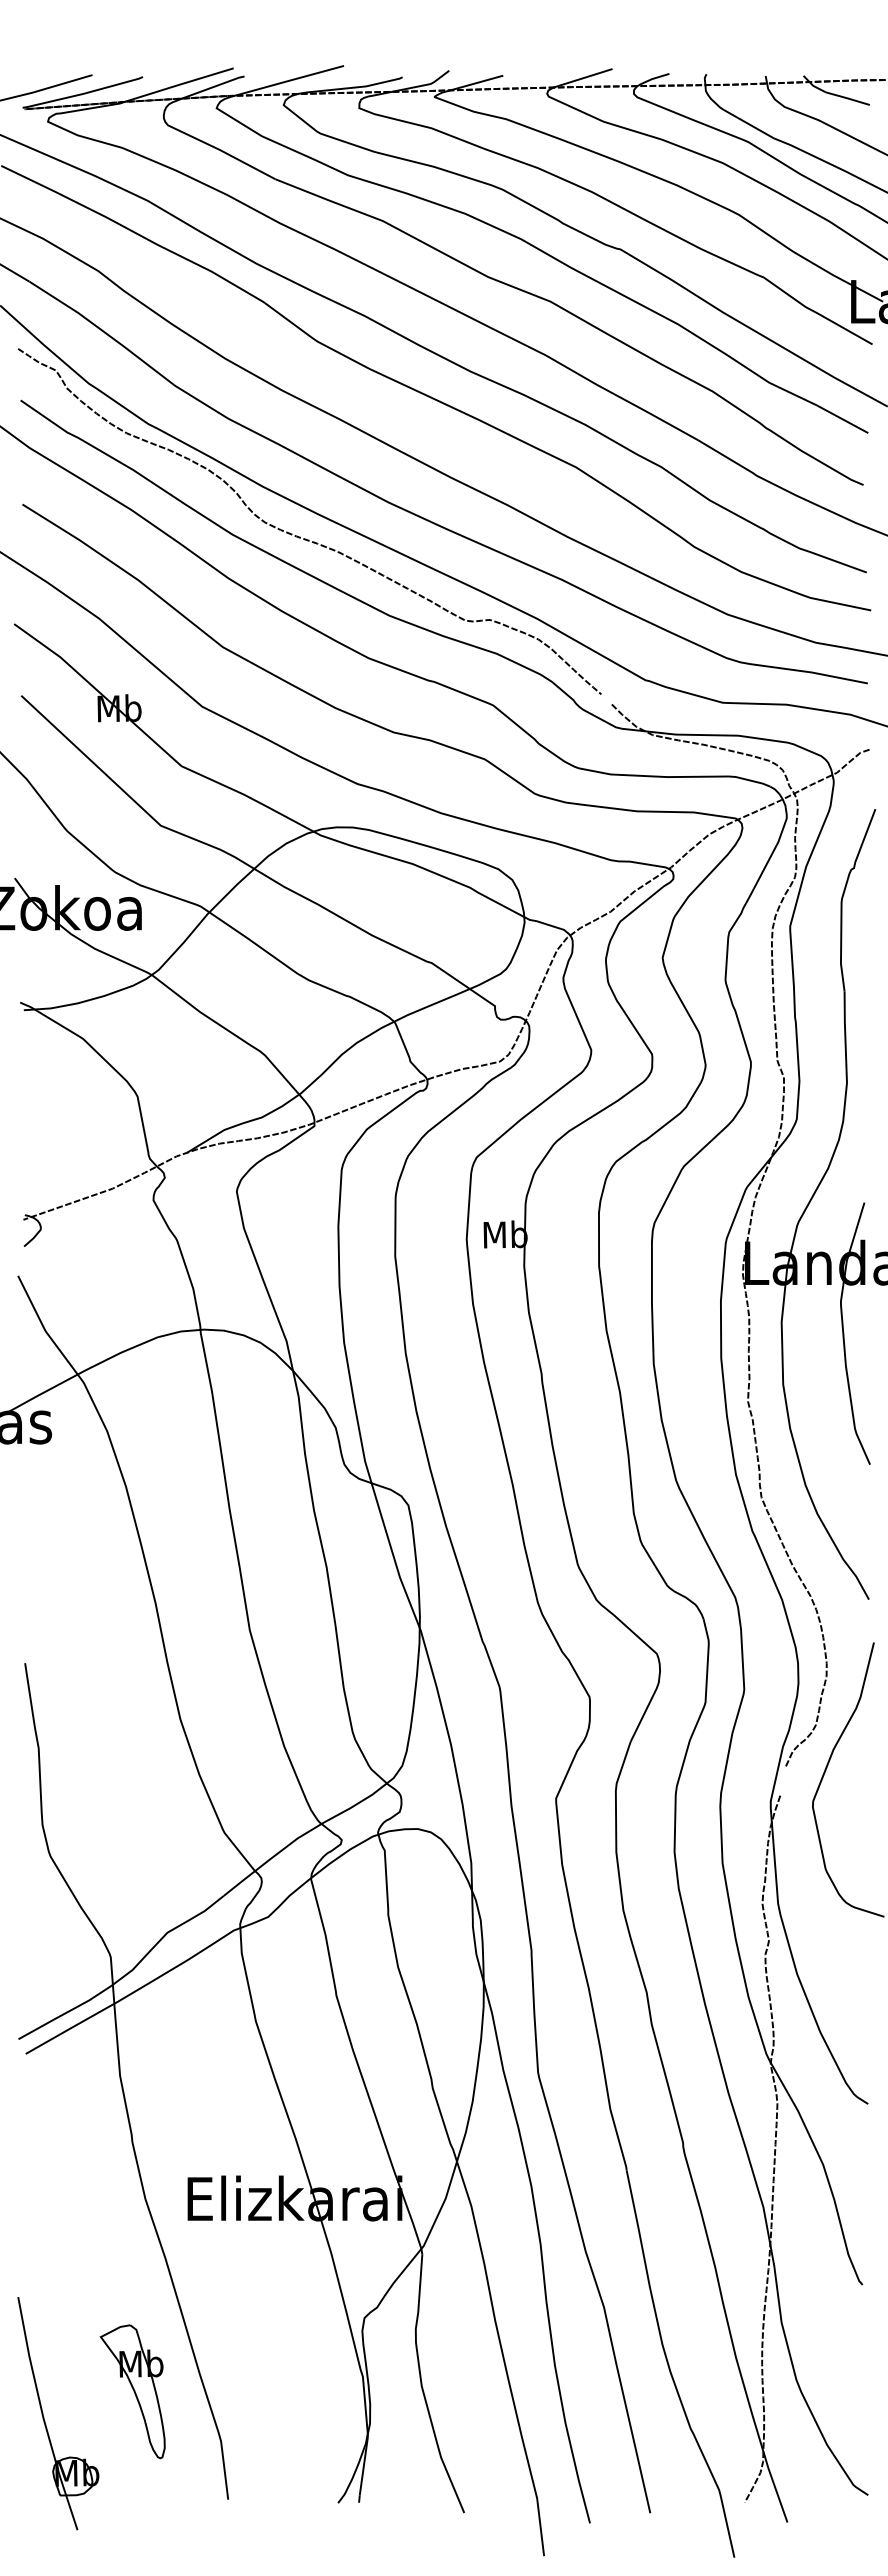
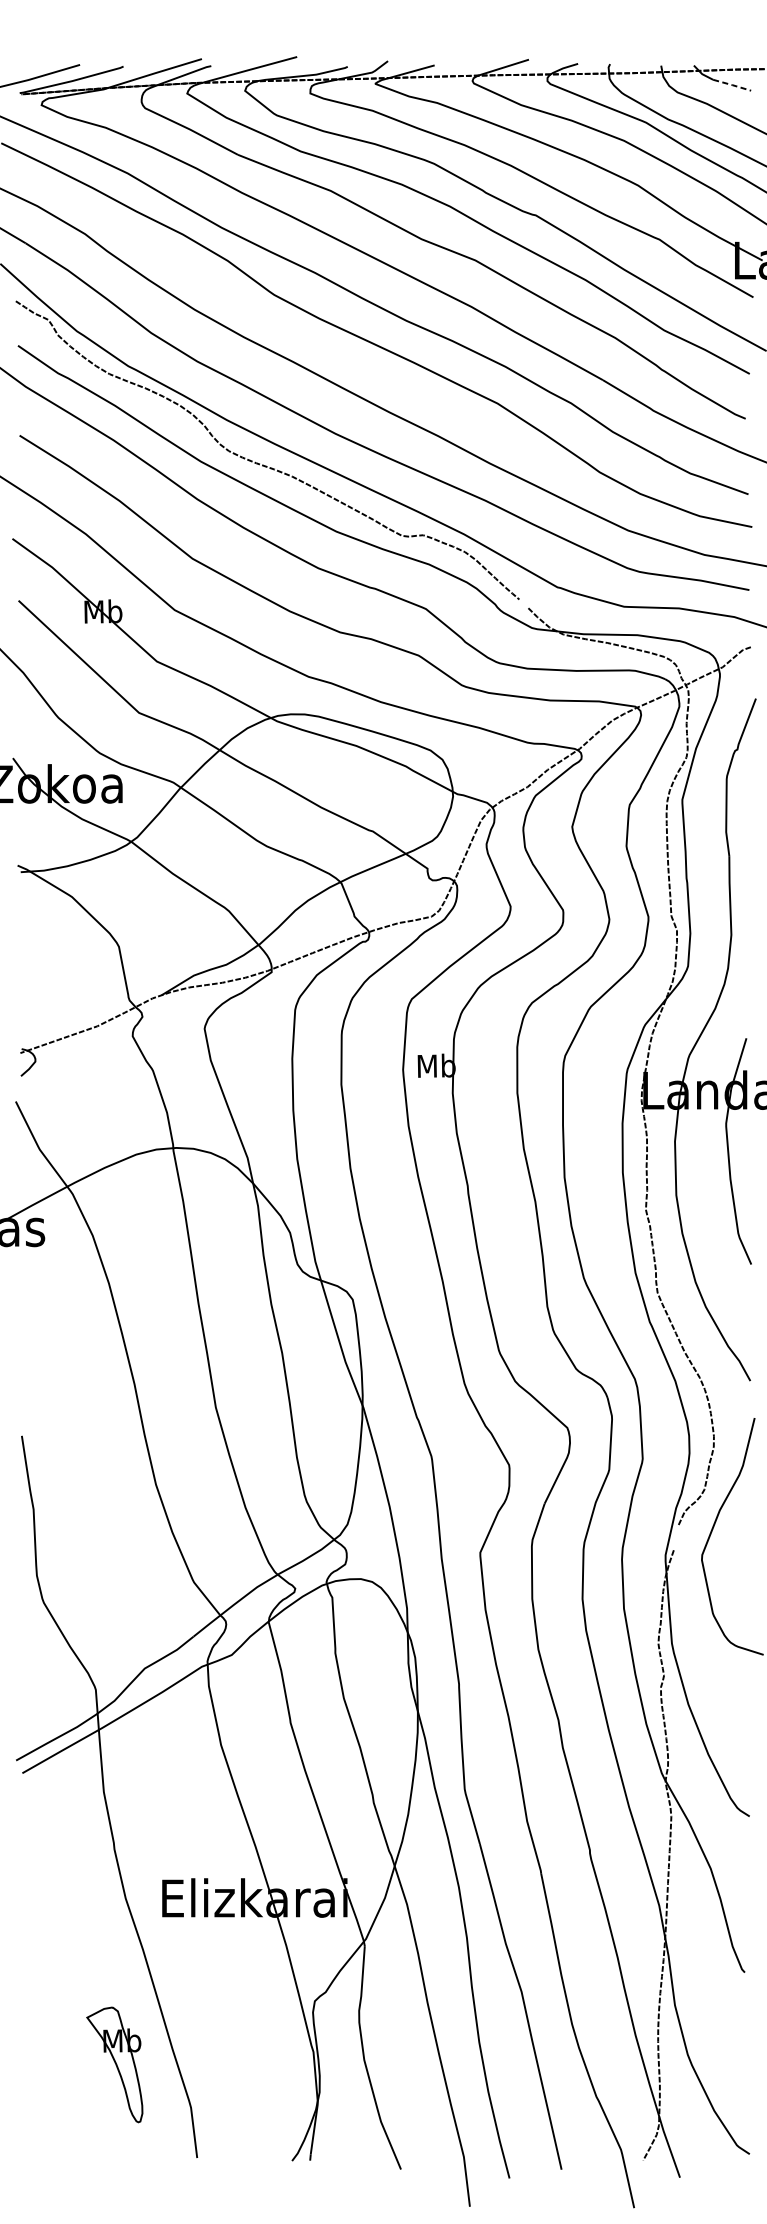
line: (848, 98) -> (732, 85), solid -> dashed
part: (44, 2417) -> (38, 2087), removed

